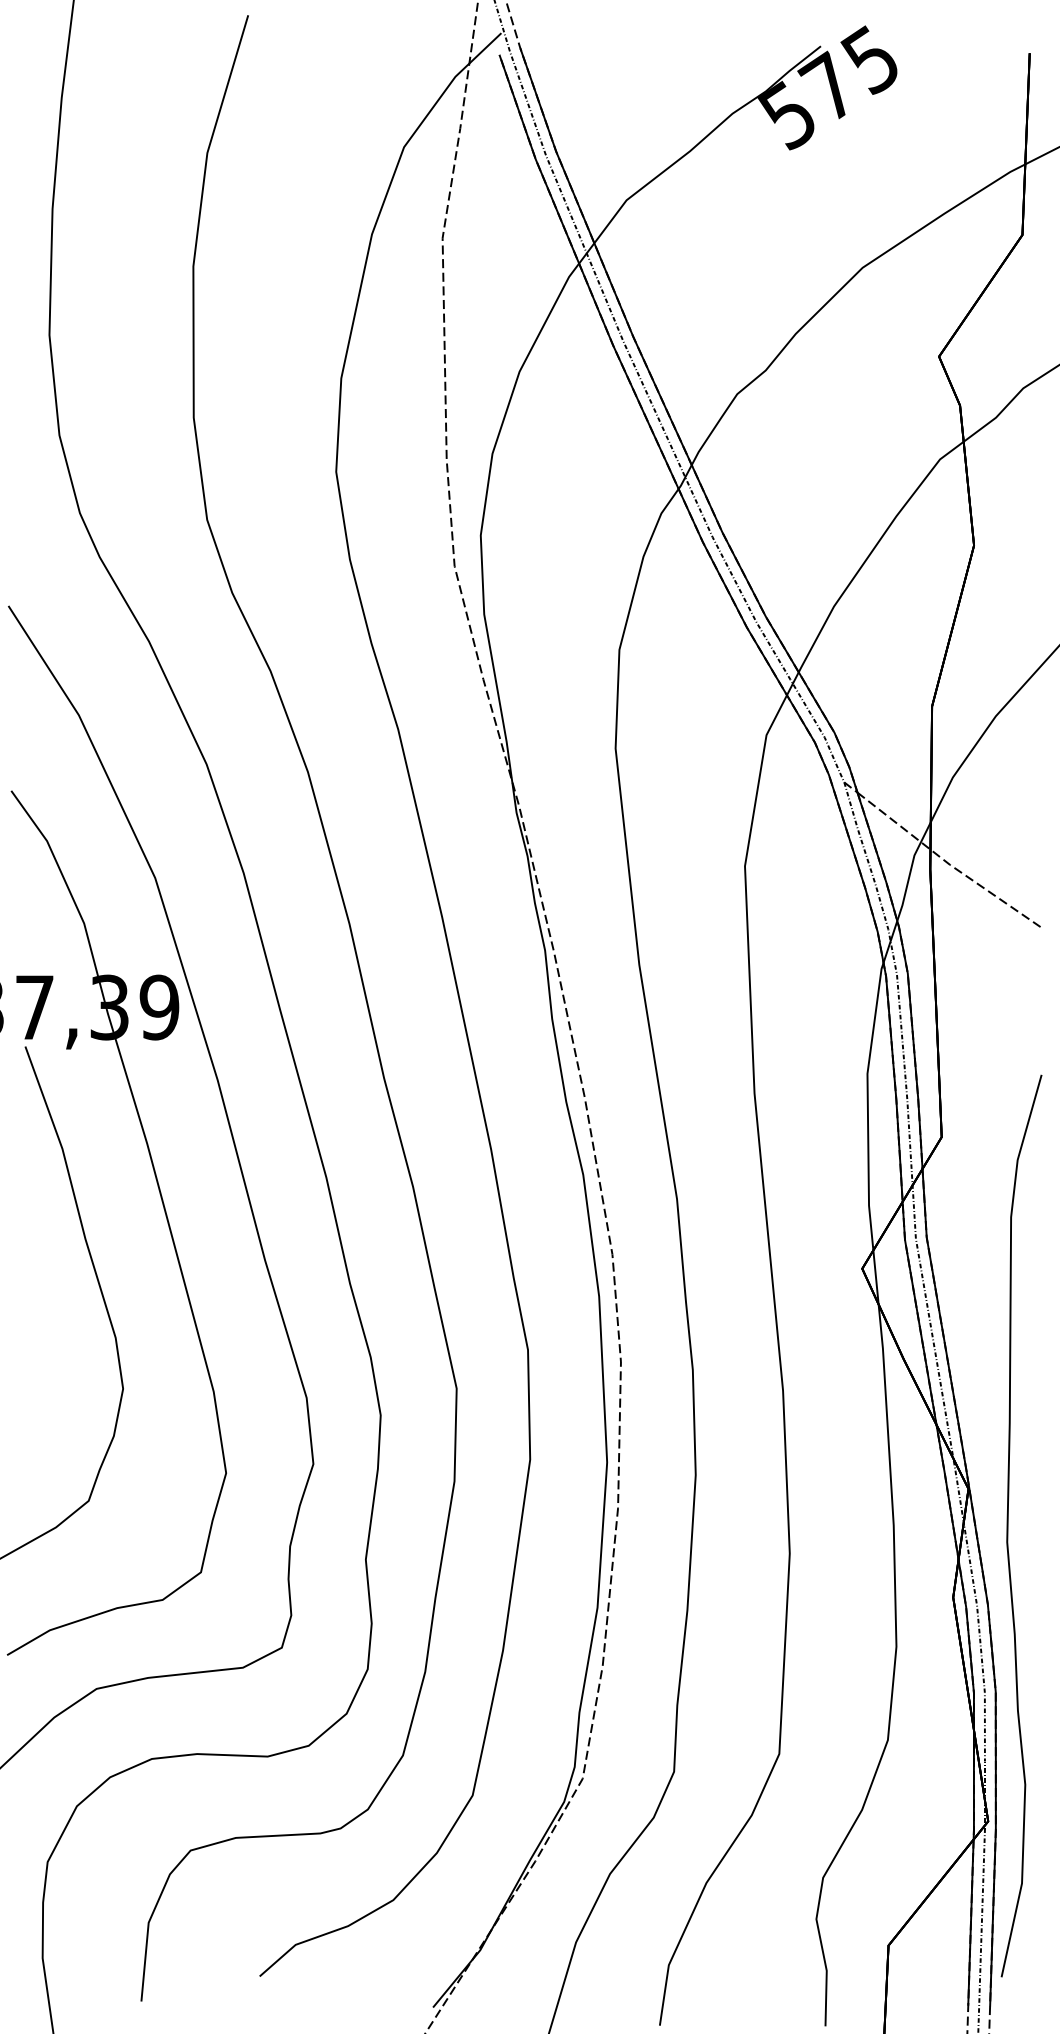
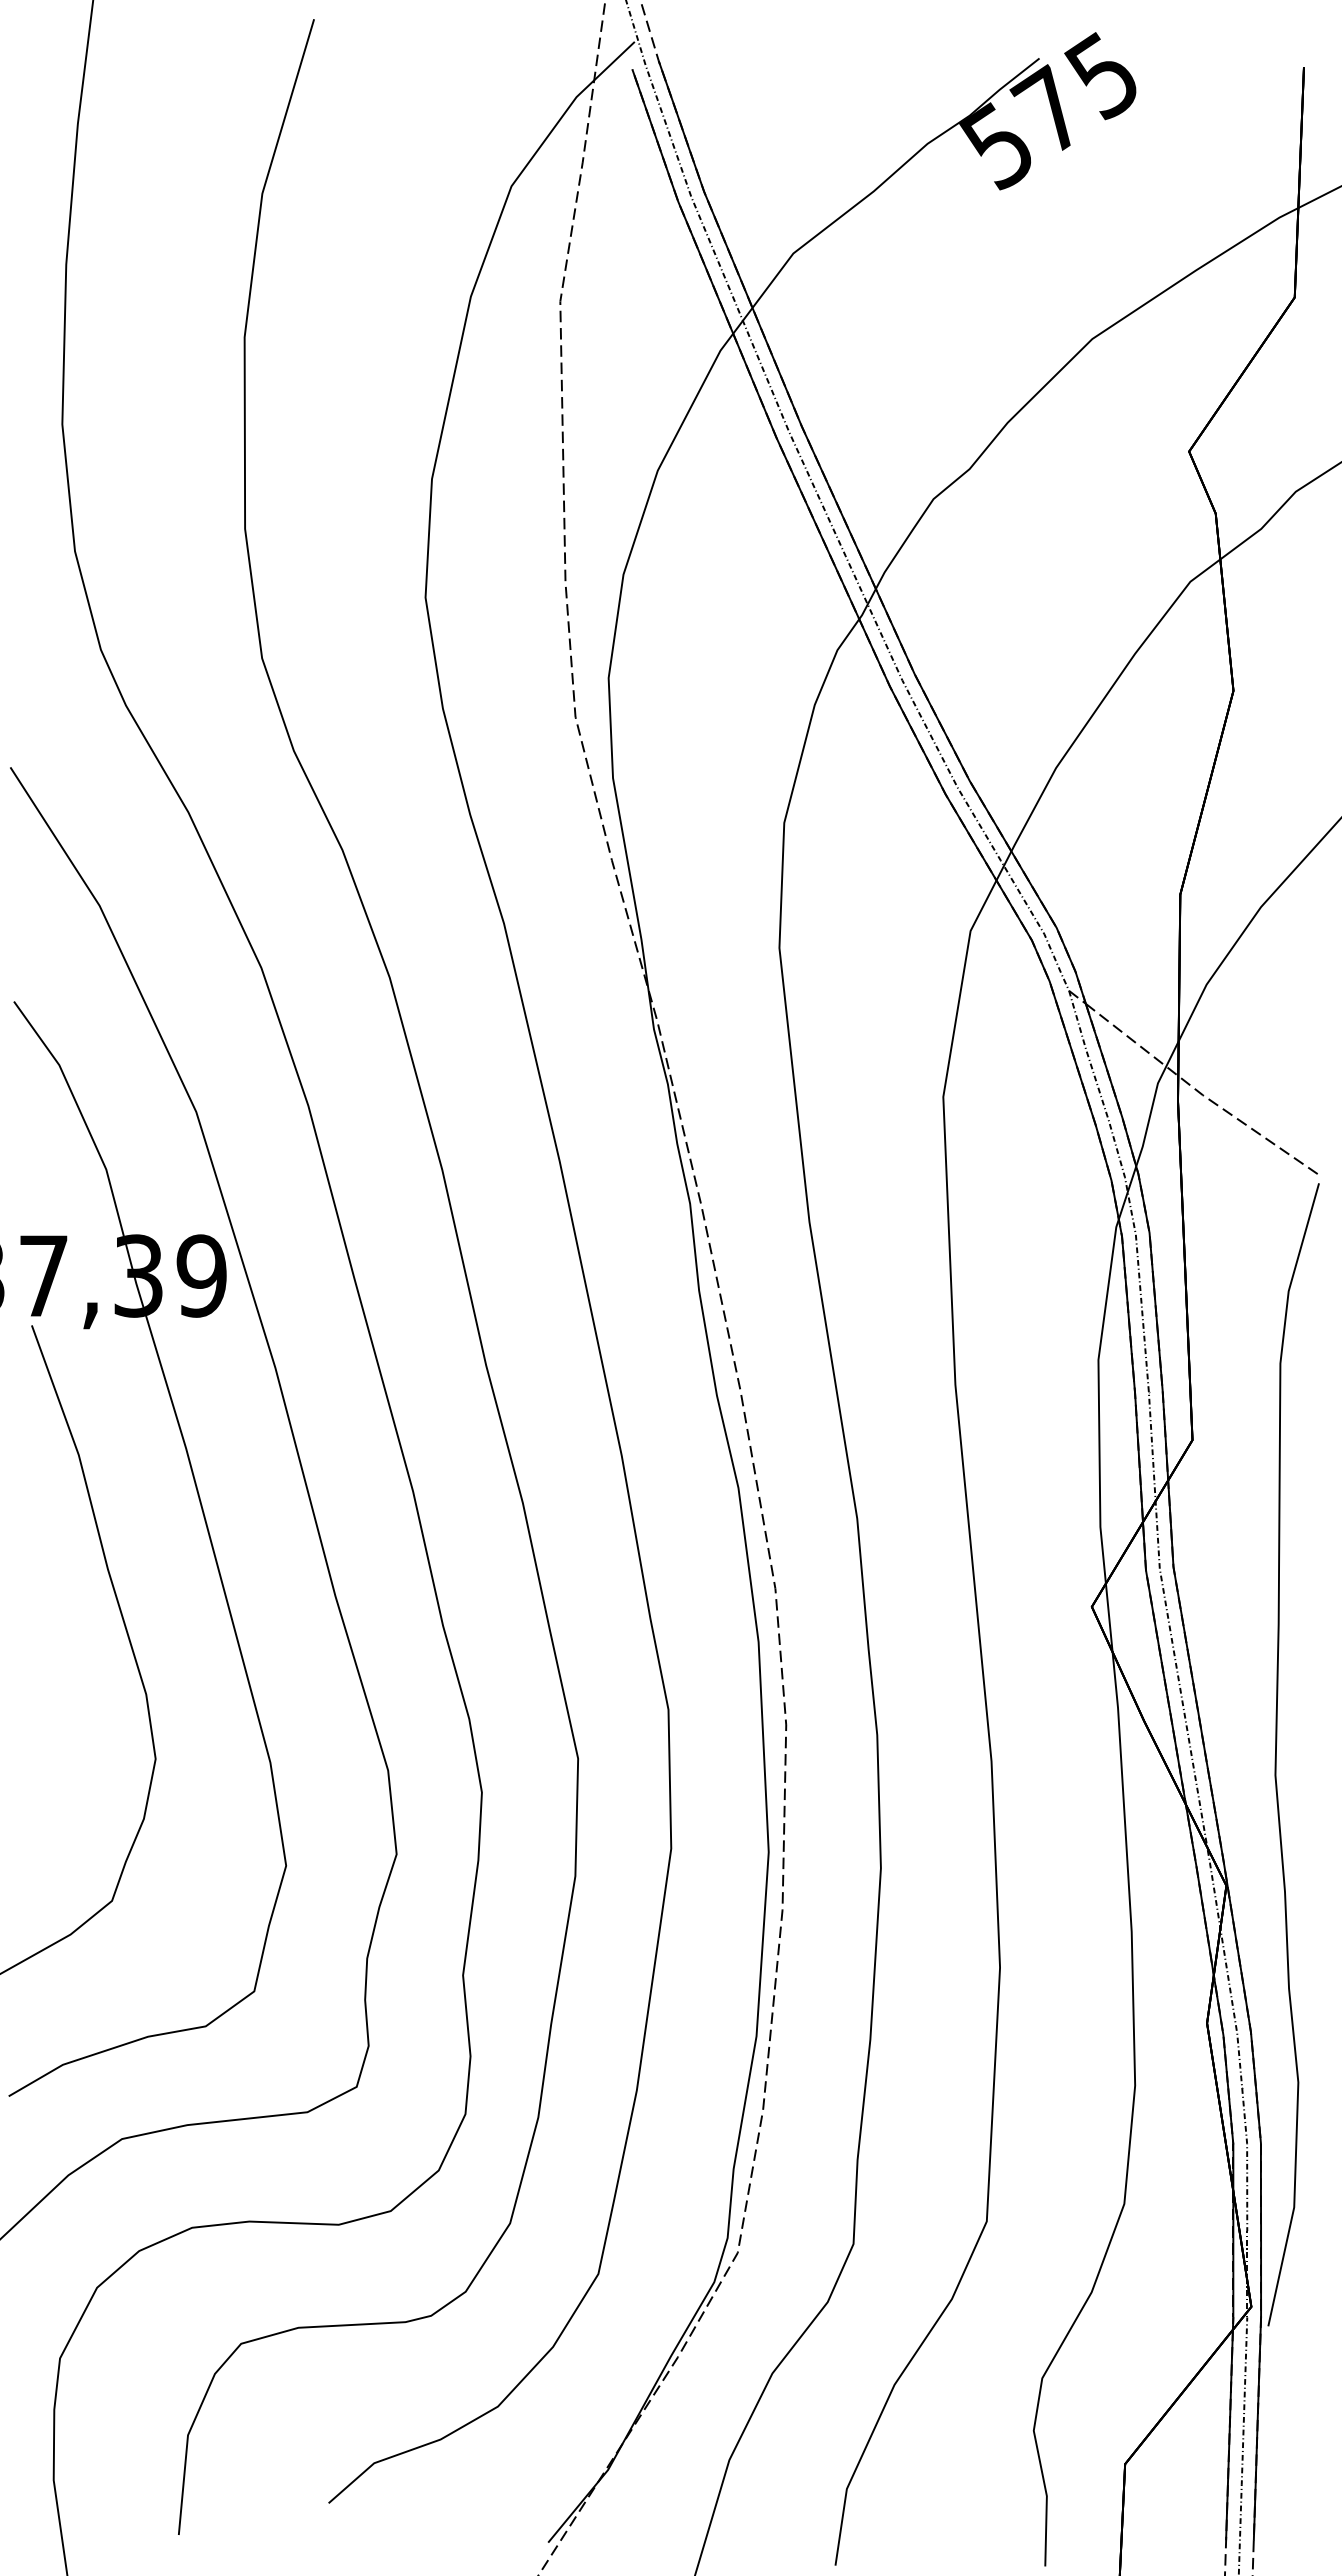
curve: (1008, 1525) -> (1276, 1754), moved

